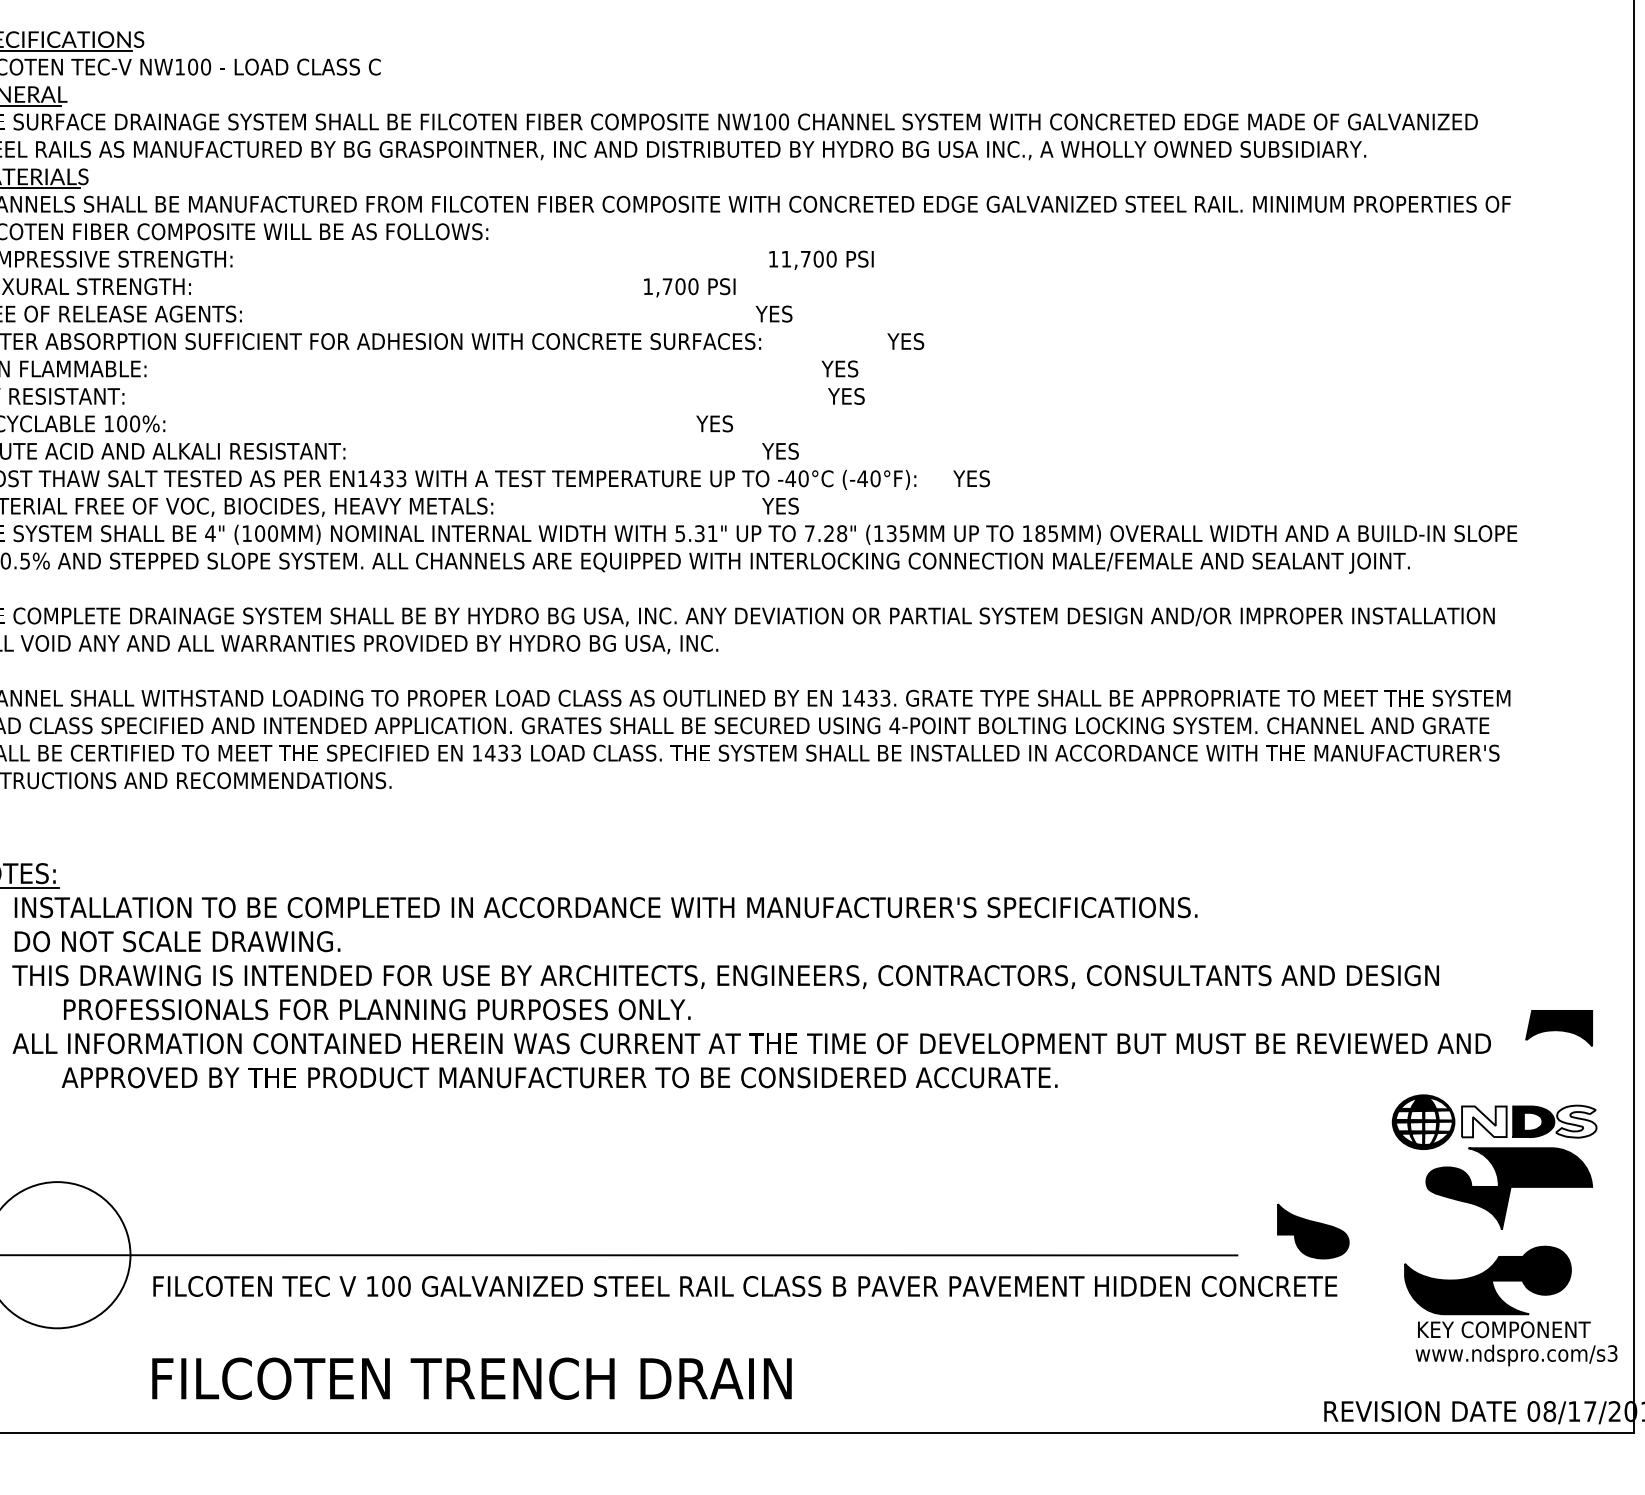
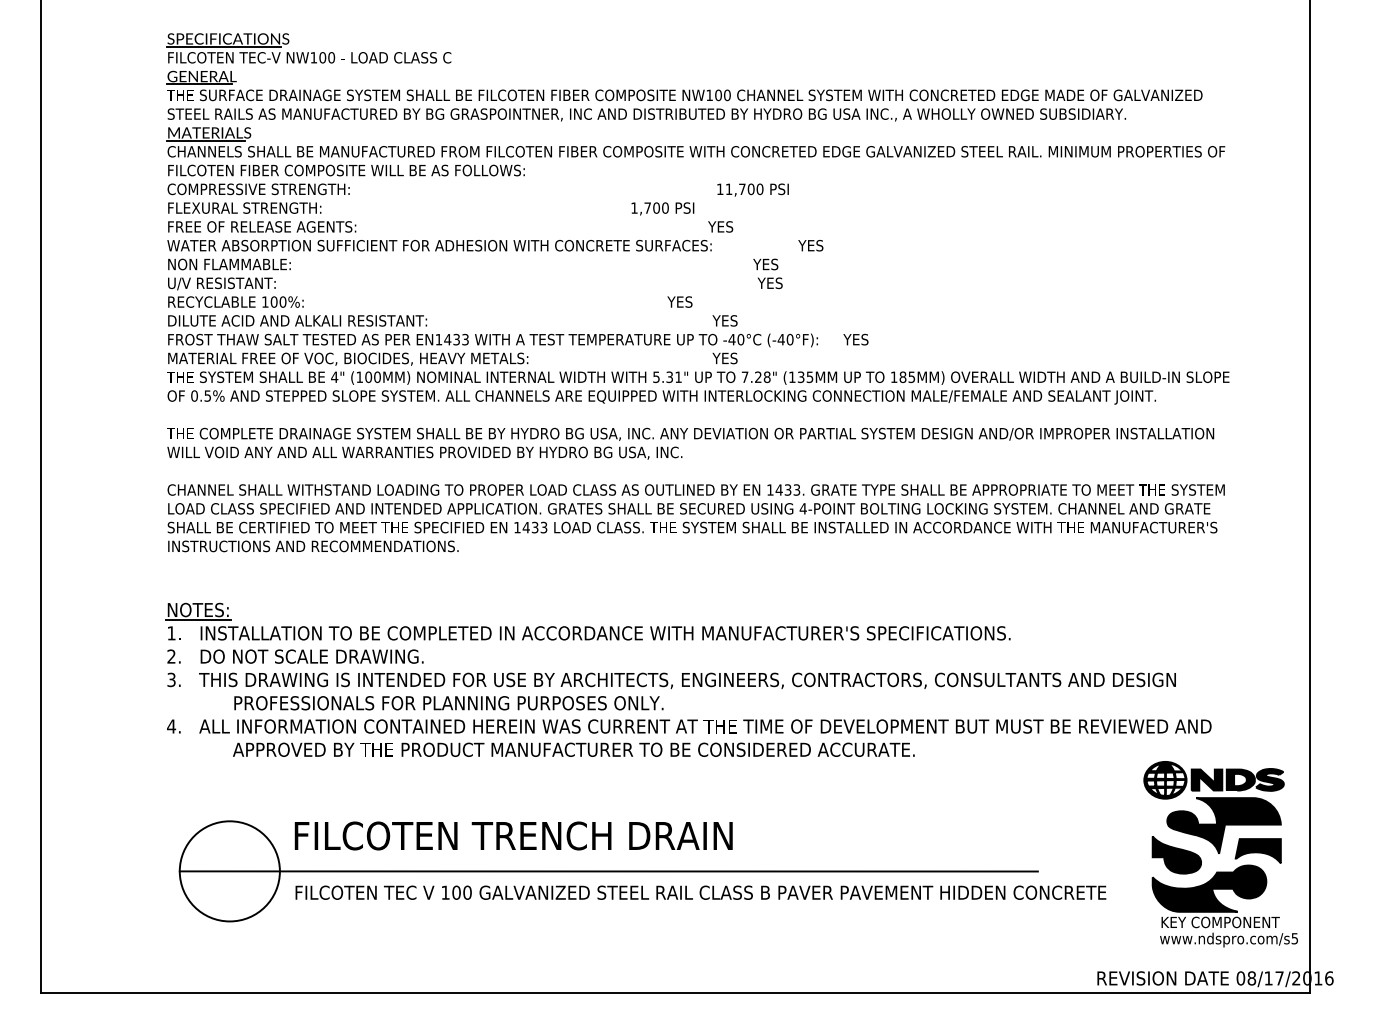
part: (1558, 1027) -> (1257, 850), moved
fill: (1483, 1121) -> (1206, 779), added
fill: (1575, 1121) -> (1269, 779), added
part: (1312, 1232) -> (1176, 855), moved
text: (1613, 1353) -> (1295, 938), www.ndspro.com/s3 -> www.ndspro.com/s5
text: (471, 1378) -> (513, 835), moved

